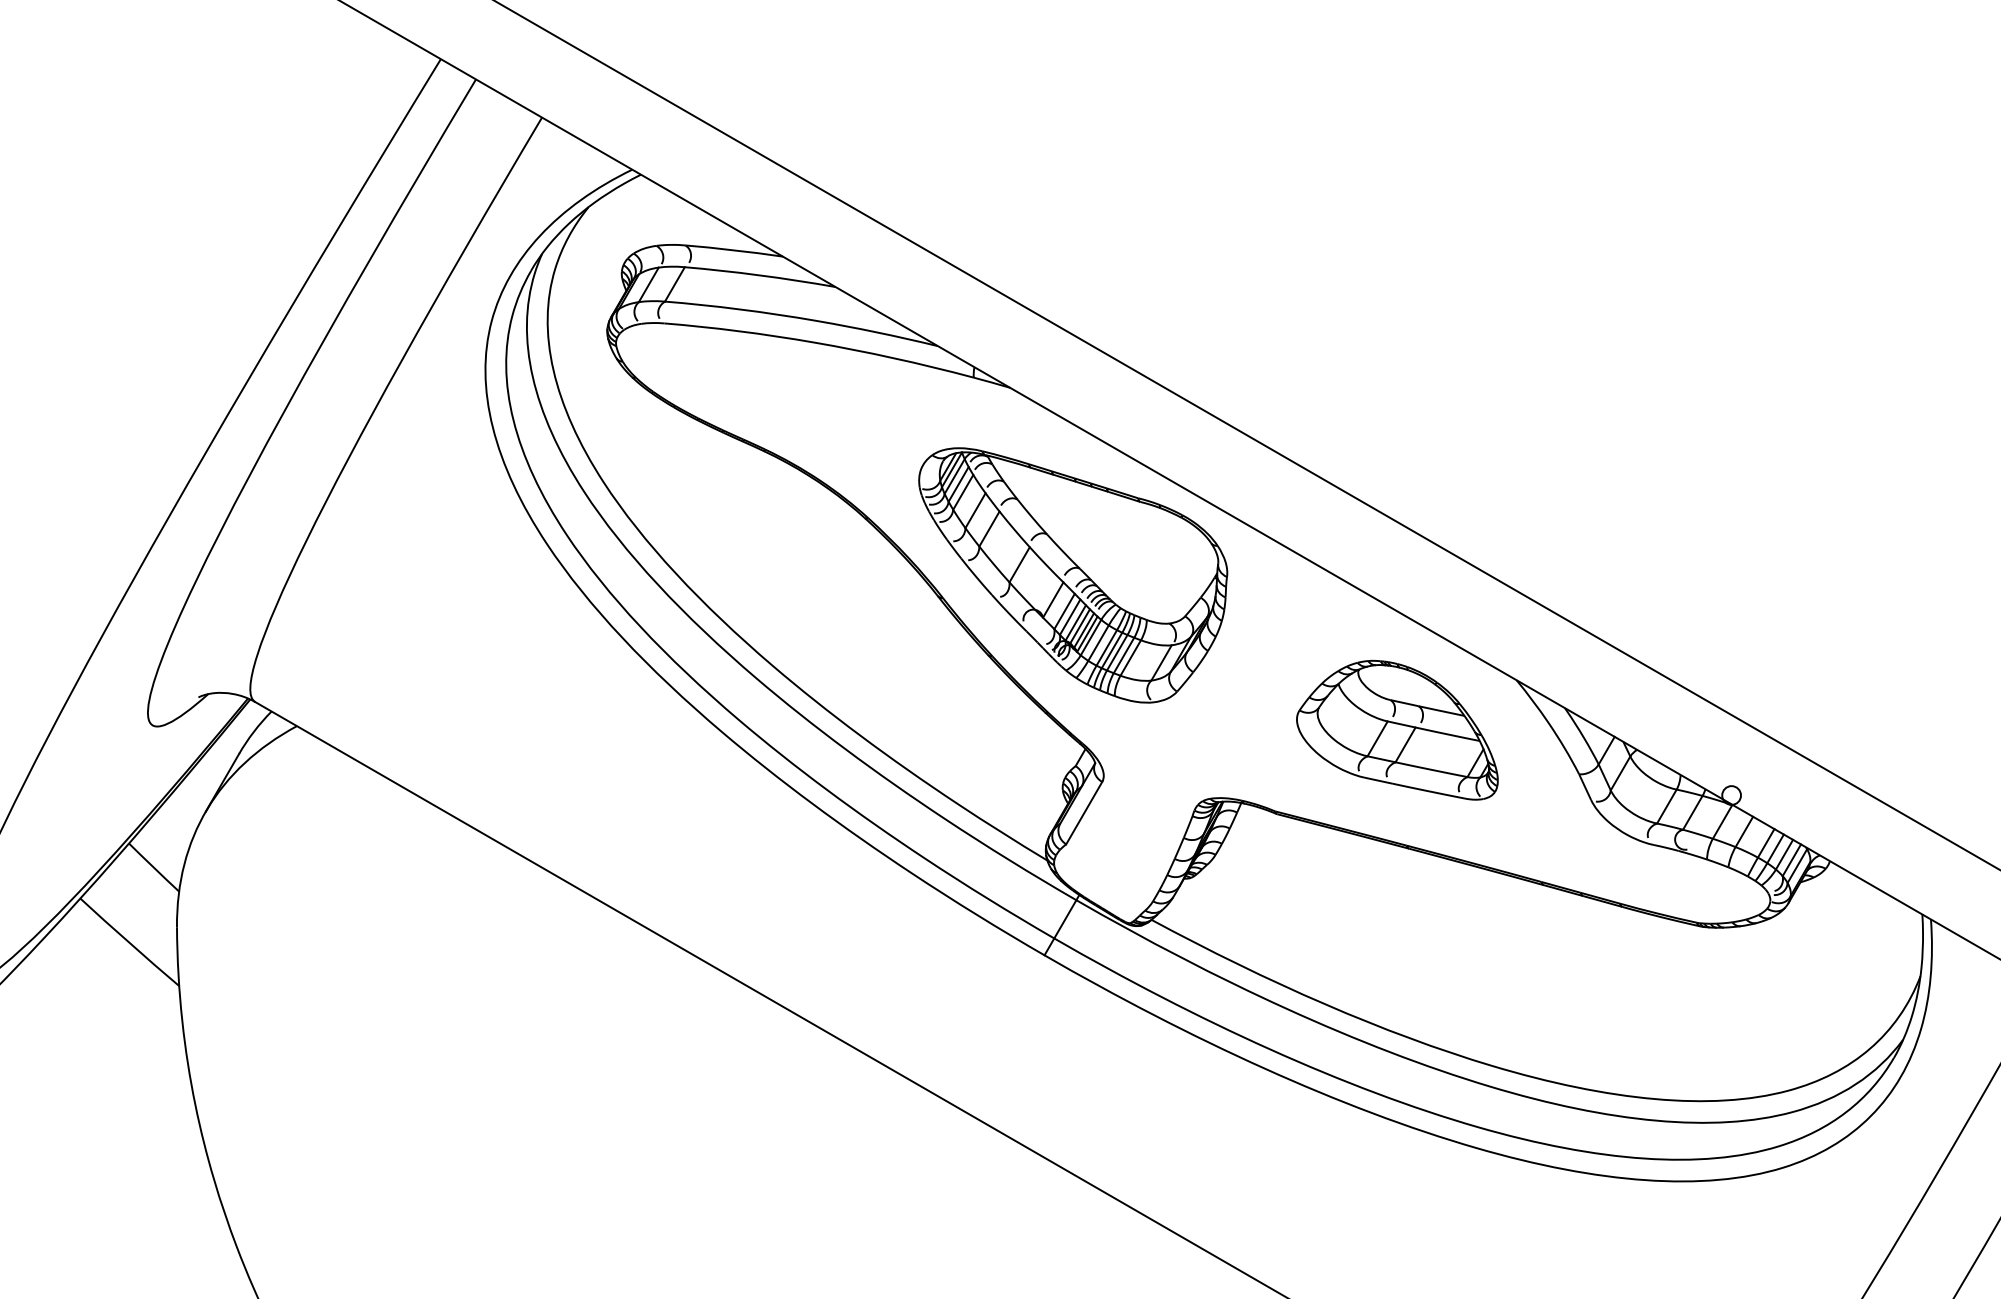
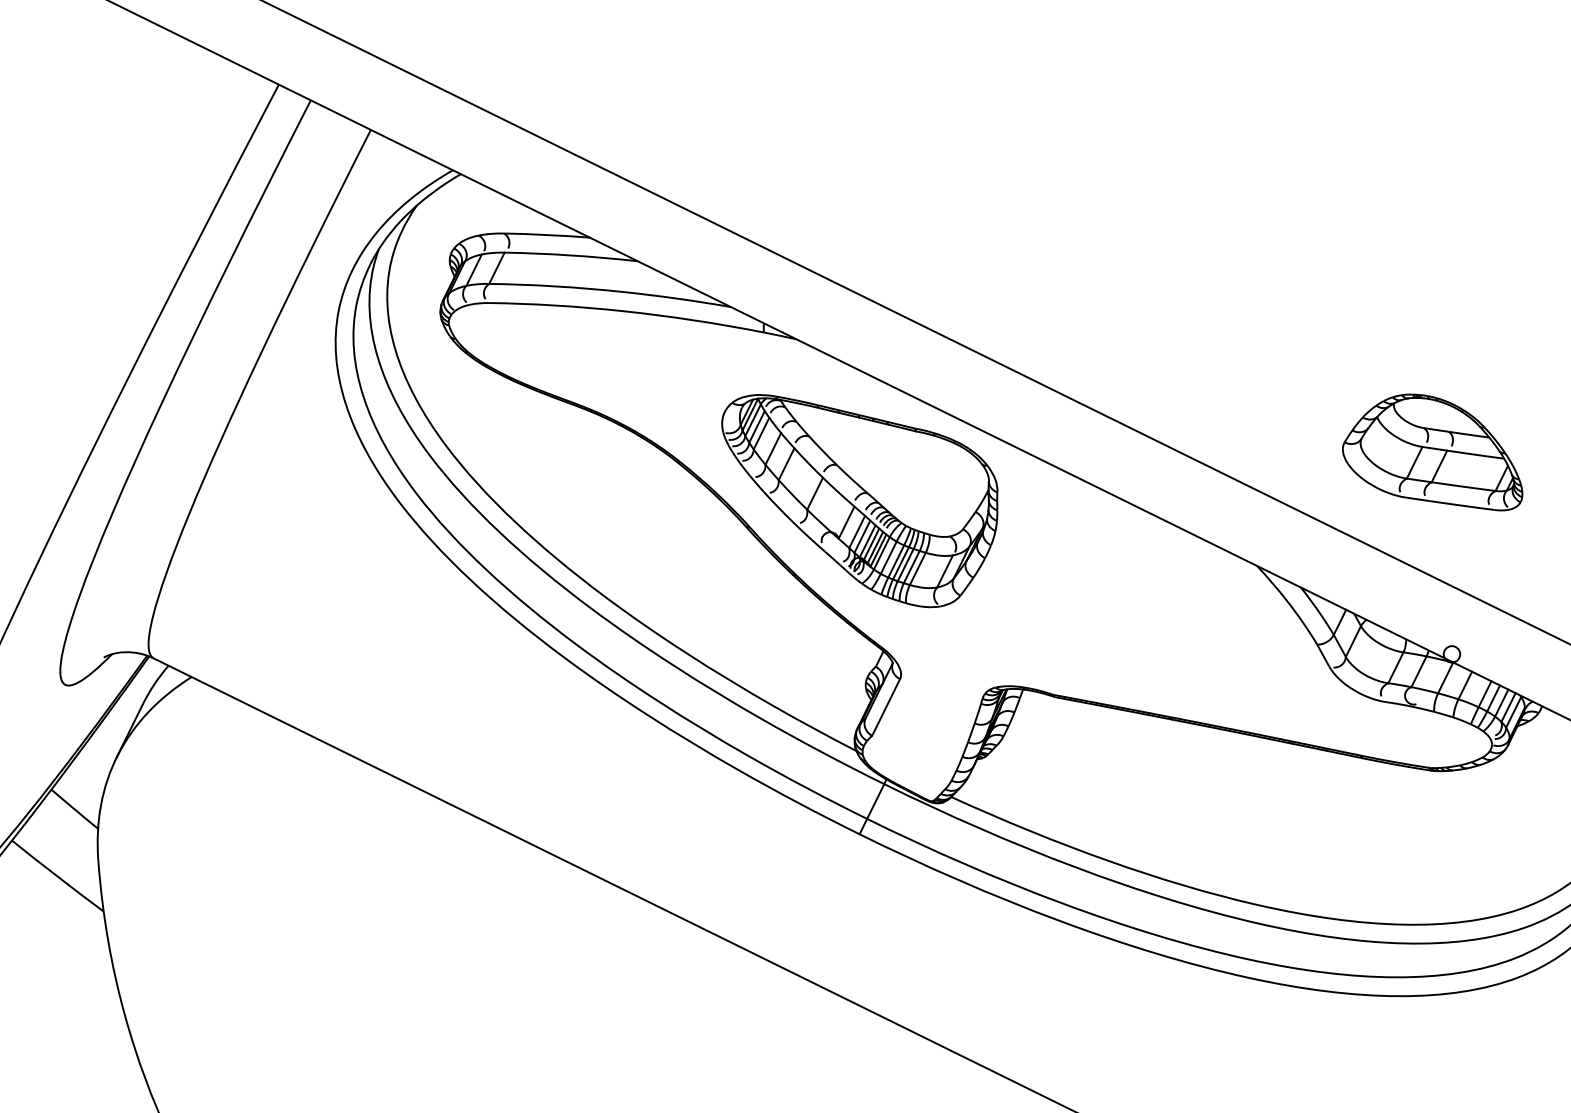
part: (1397, 729) -> (1431, 453), moved

